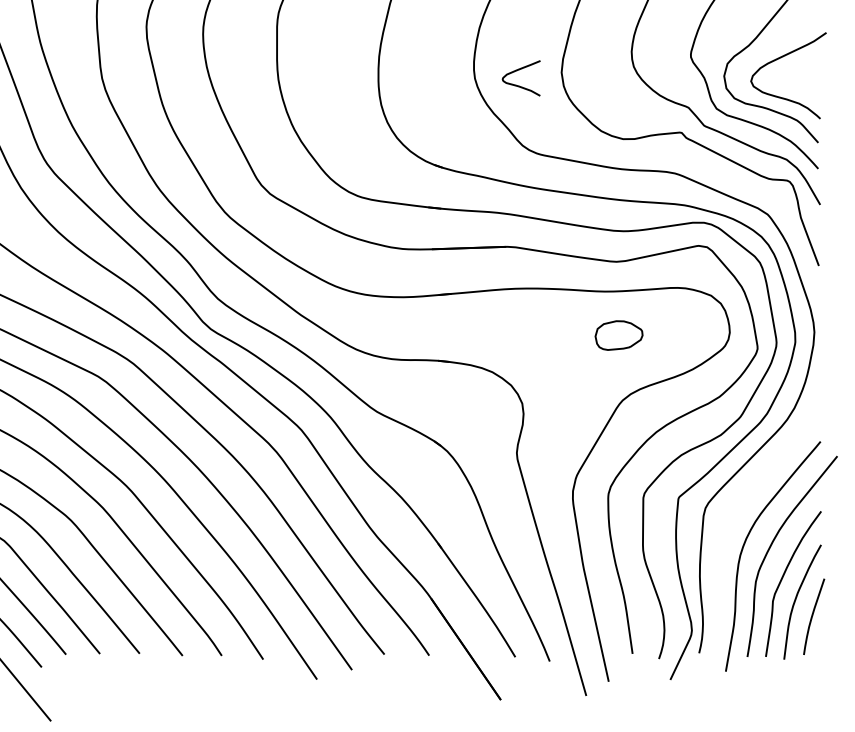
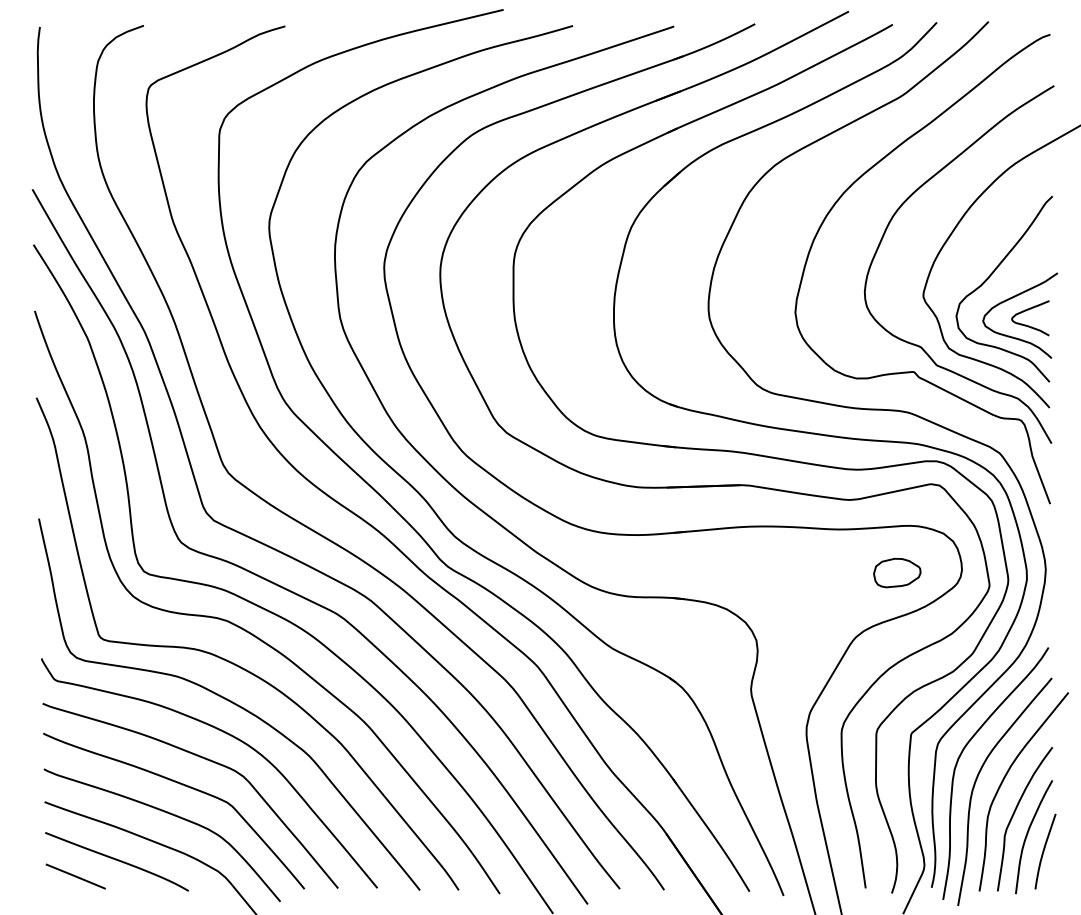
curve: (520, 85) -> (1029, 325), moved
part: (619, 335) -> (897, 572), moved
curve: (729, 519) -> (961, 755), added

